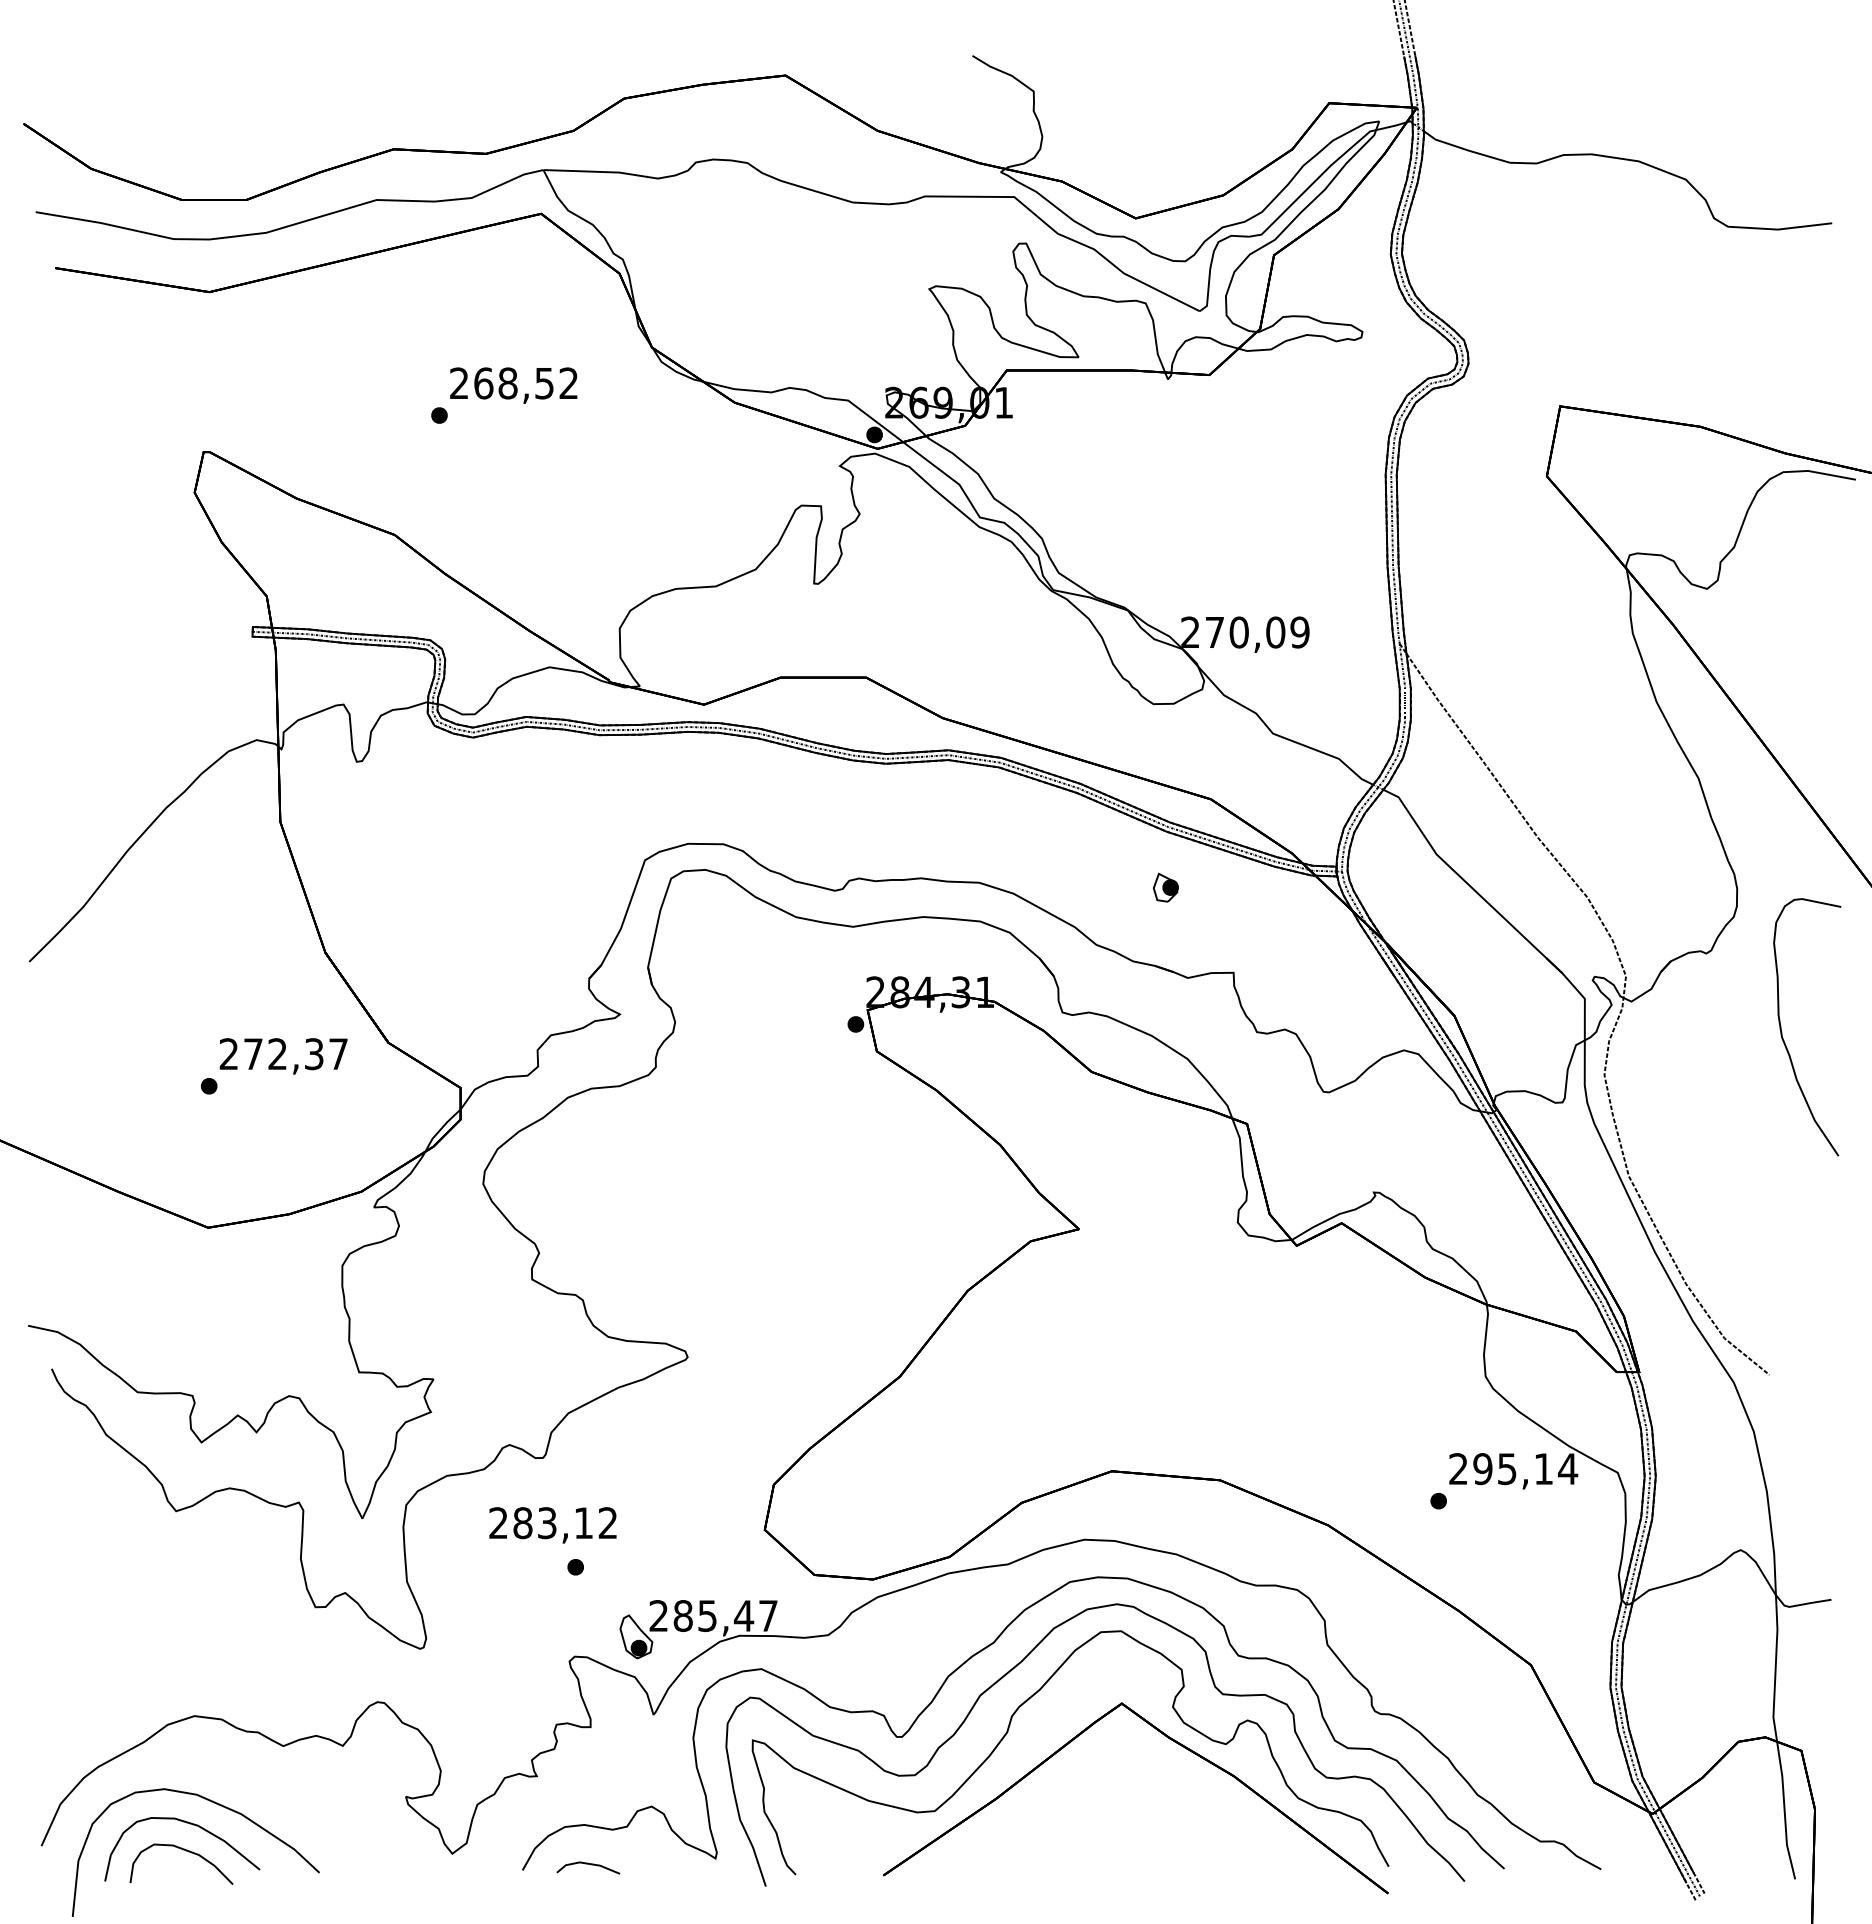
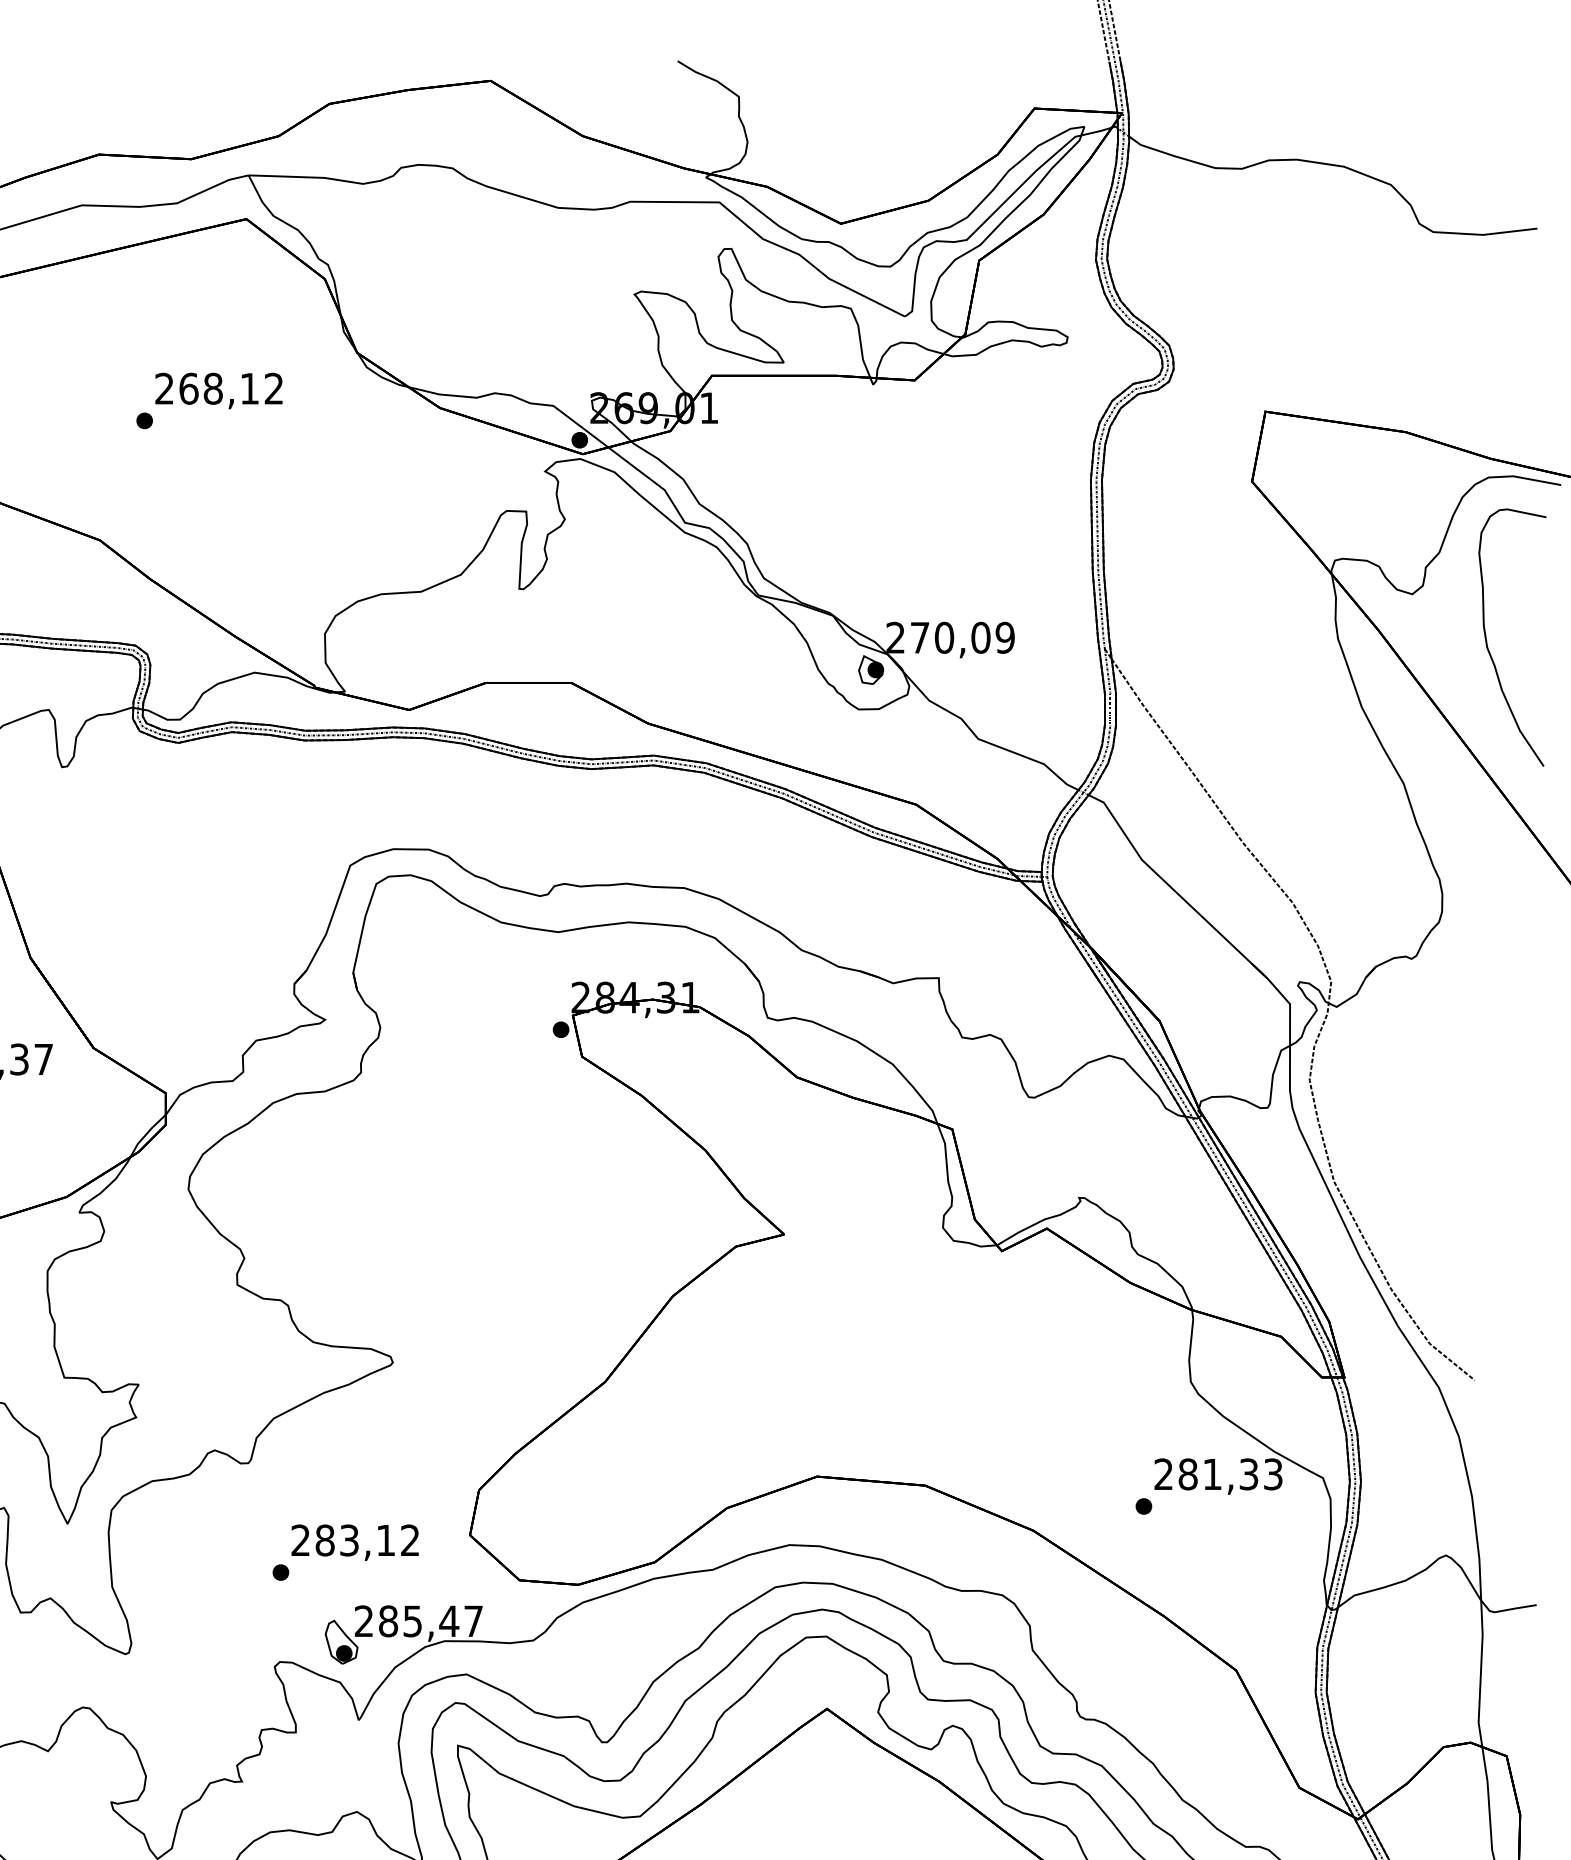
text: (544, 383) -> (249, 388), 268,52 -> 268,12
part: (1165, 887) -> (870, 669), moved
curve: (1782, 1032) -> (1487, 642), moved
text: (1525, 1469) -> (1230, 1474), 295,14 -> 281,33
text: (552, 1525) -> (354, 1542), moved

